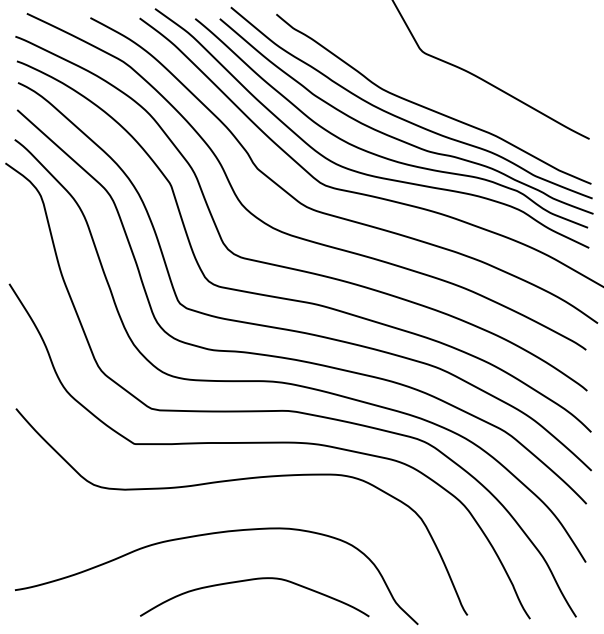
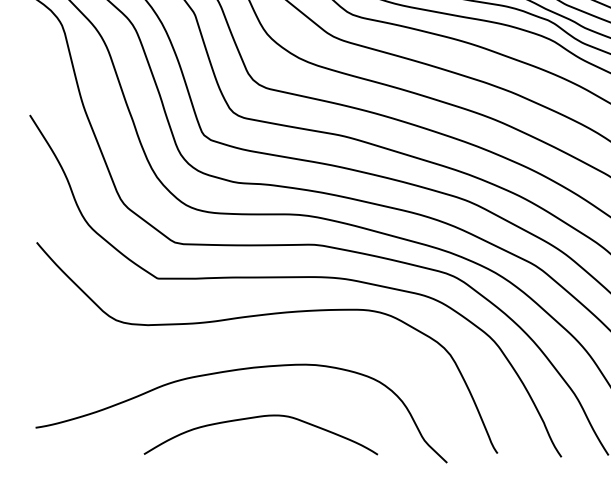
curve: (254, 580) -> (260, 417), moved

